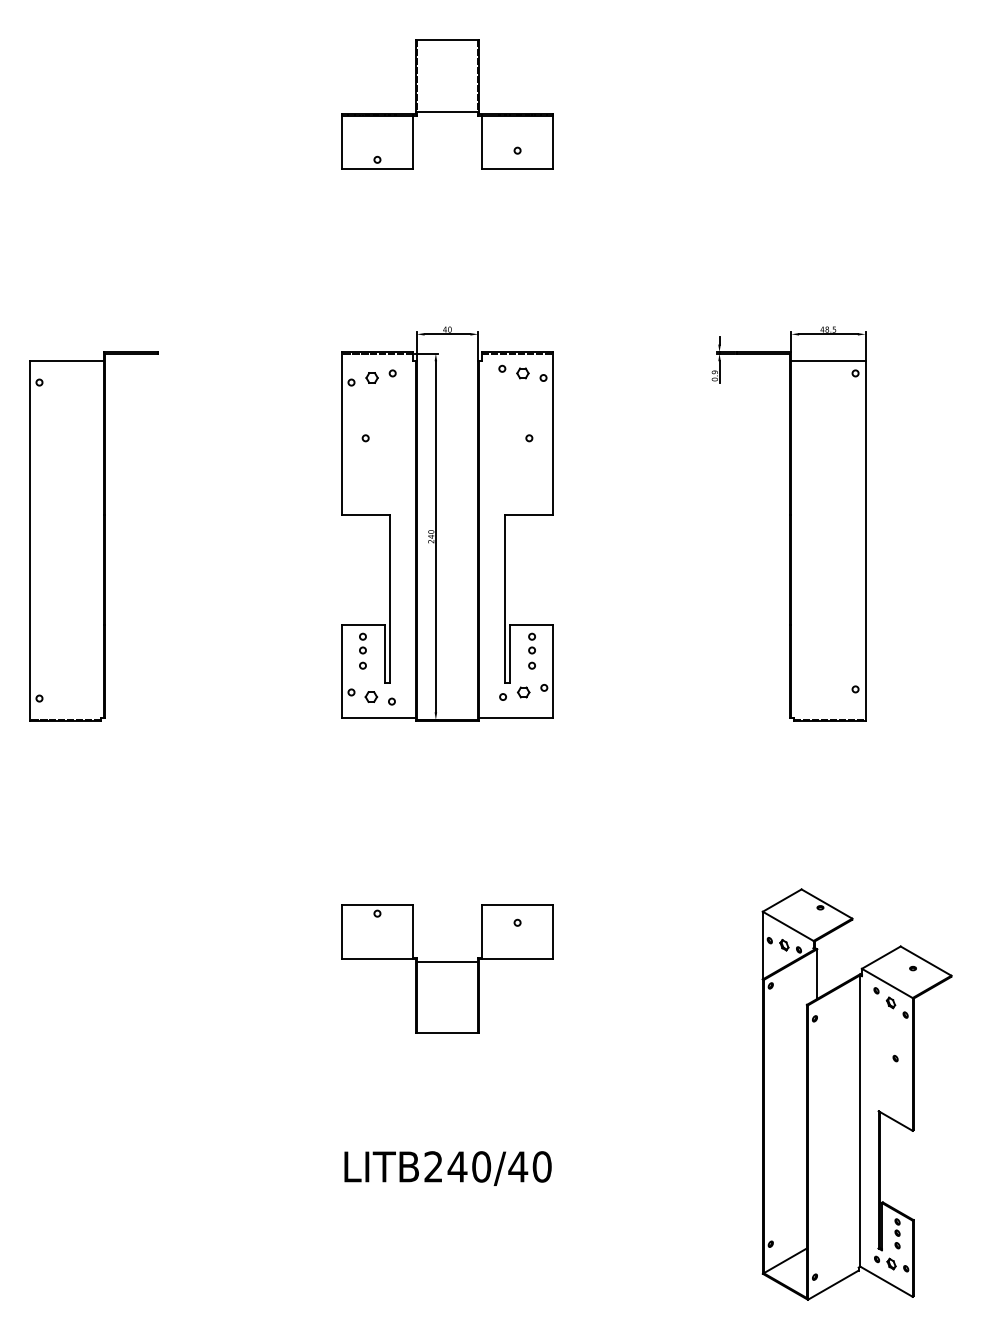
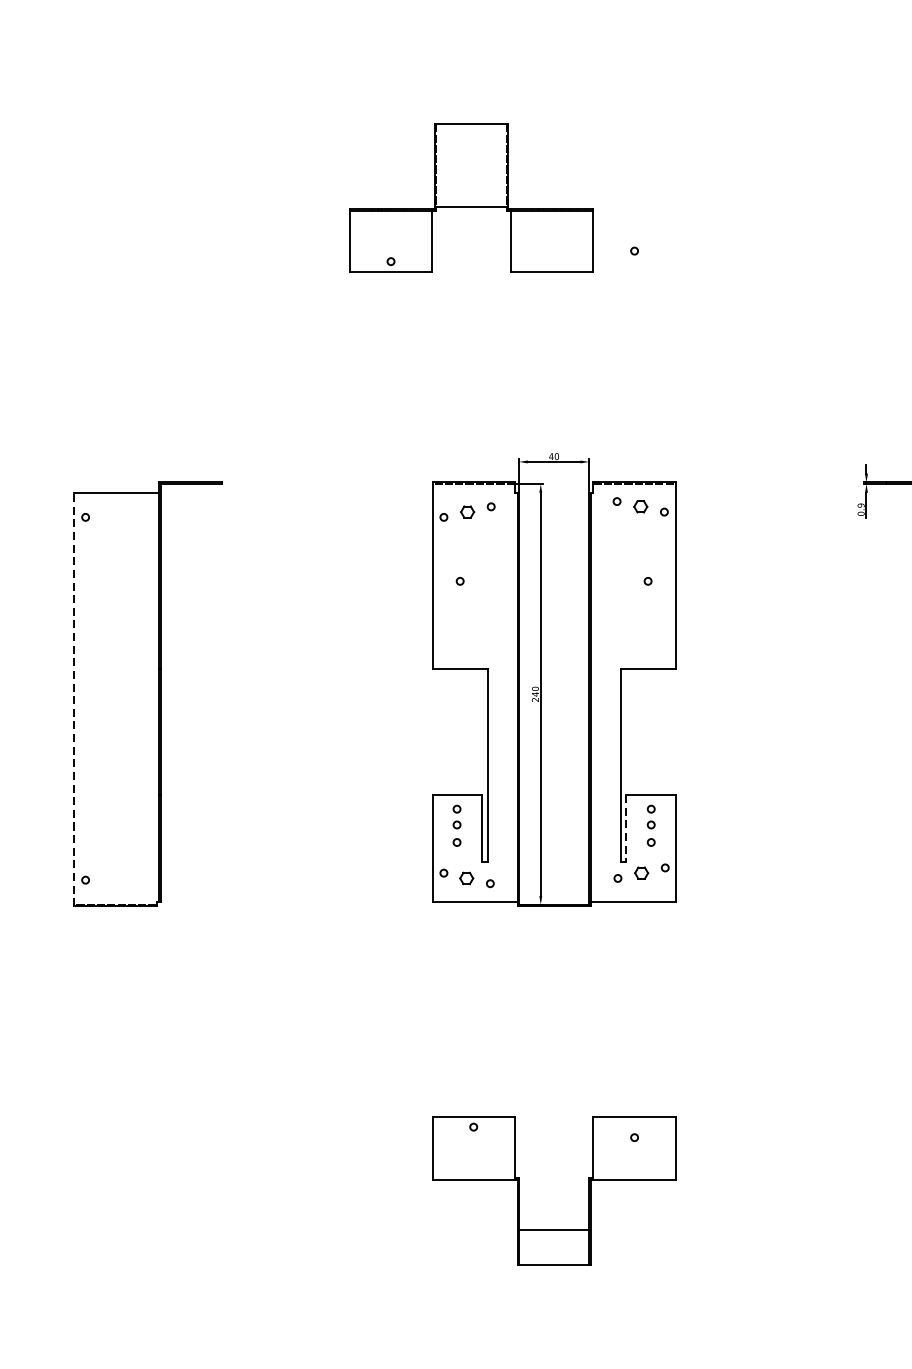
part: (447, 104) -> (471, 198), moved
line: (29, 540) -> (74, 698), solid -> dashed
line: (509, 654) -> (625, 829), solid -> dashed
line: (447, 961) -> (554, 1230), moved

